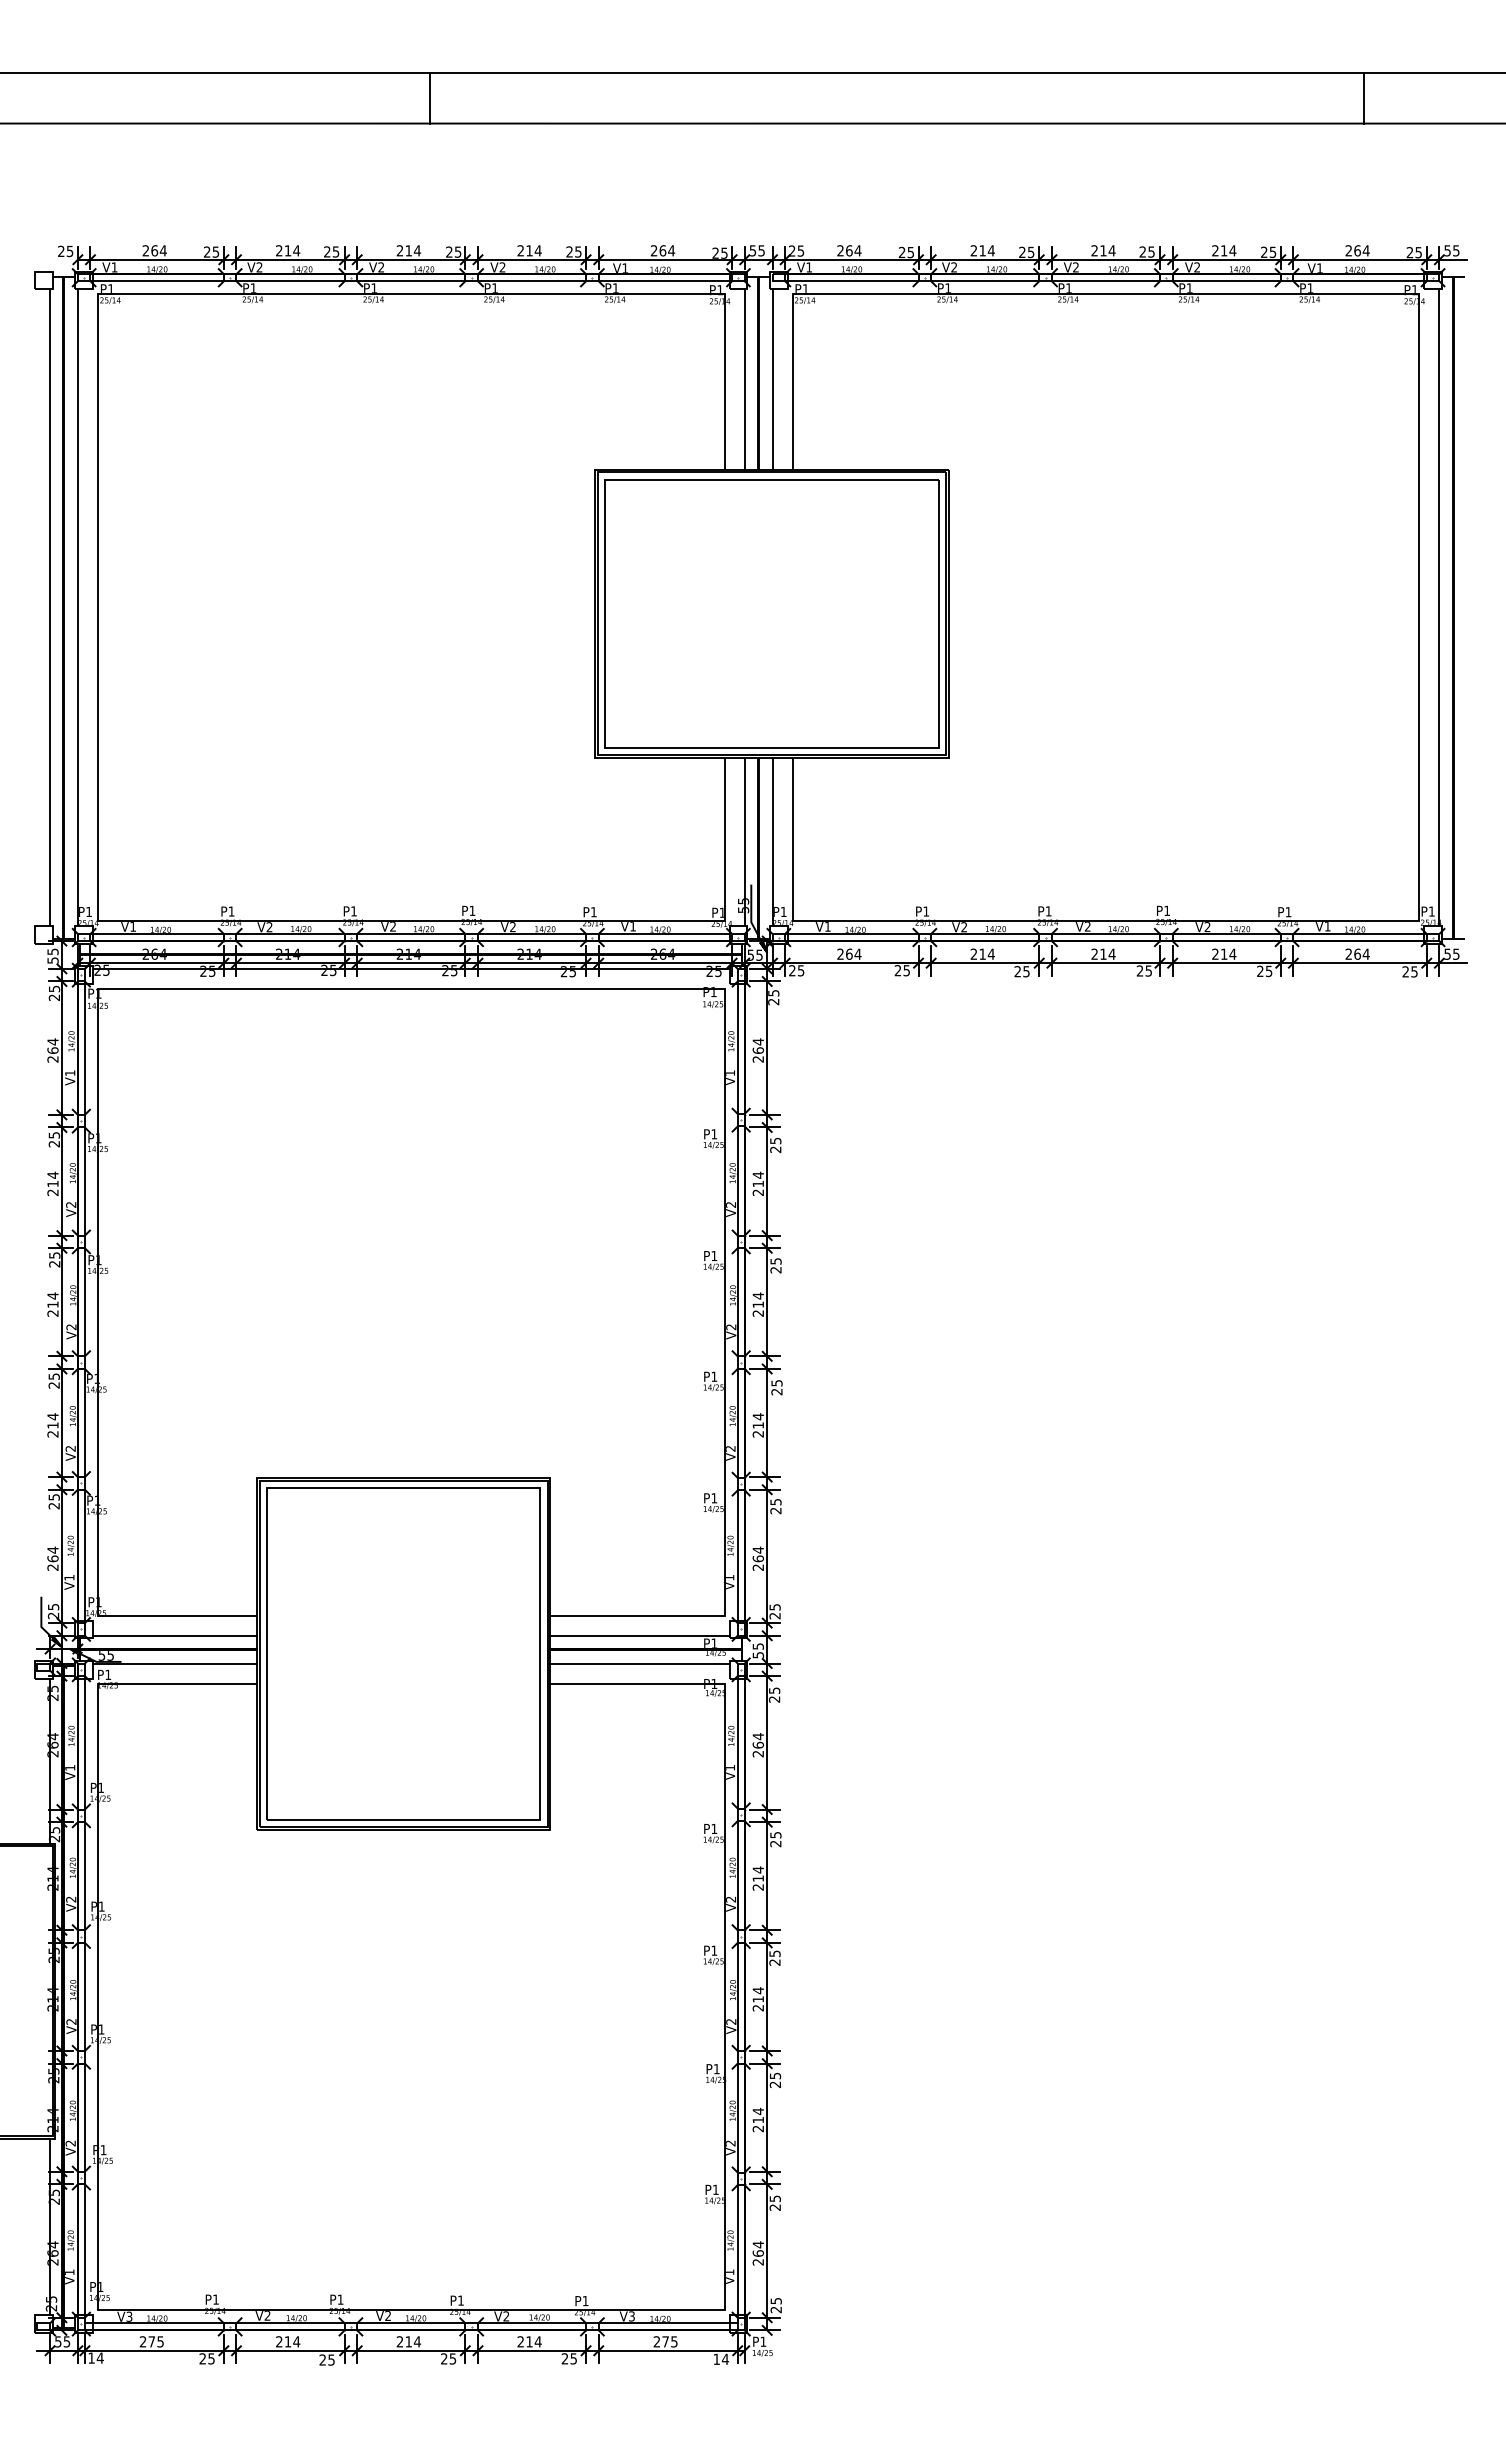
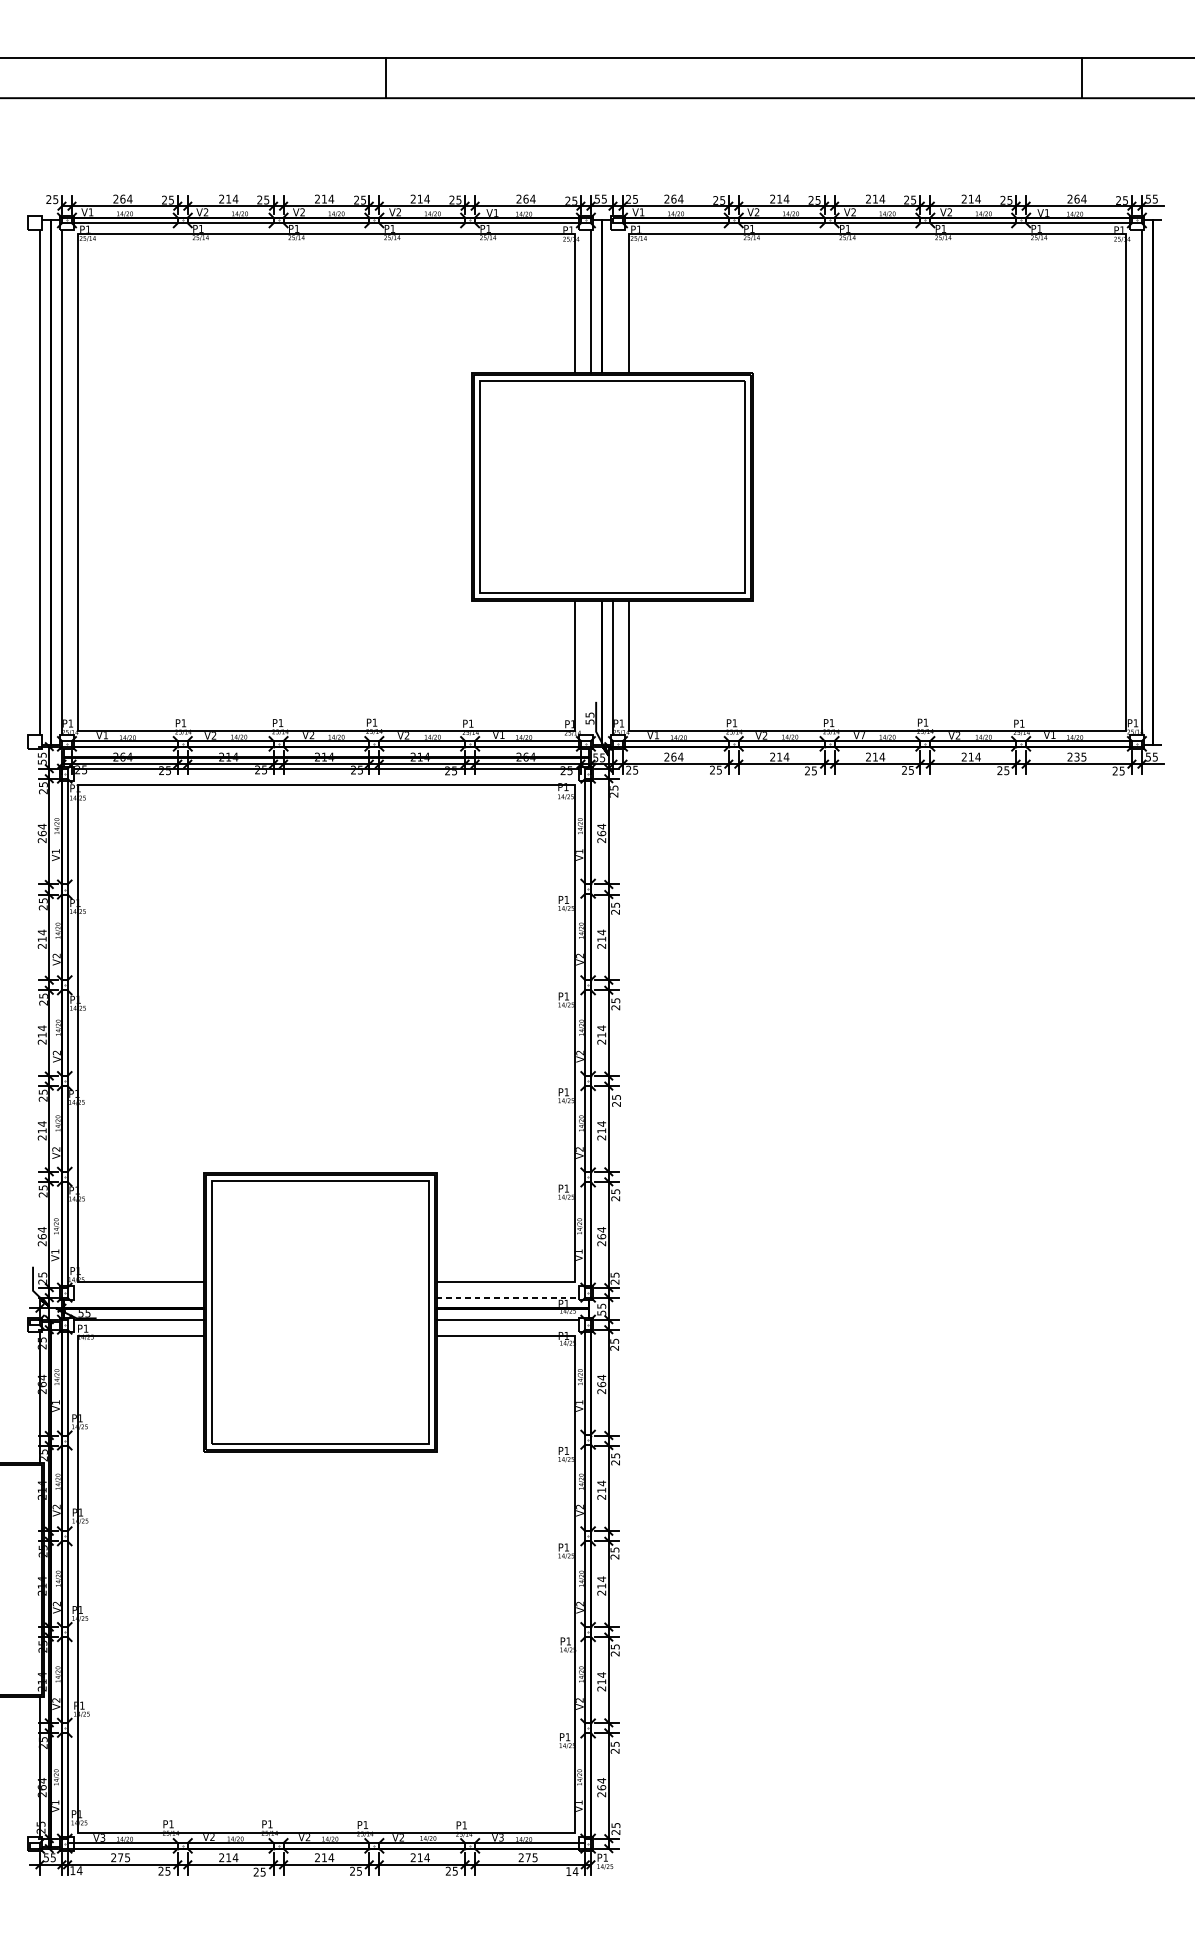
line: (429, 98) -> (386, 78), moved
line: (772, 379) -> (612, 301), removed
line: (744, 841) -> (590, 667), removed
text: (1087, 926) -> (862, 735), V2 -> V7
text: (1361, 953) -> (1080, 756), 264 -> 235
line: (175, 1635) -> (139, 1297), removed
line: (639, 1635) -> (507, 1297), solid -> dashed

